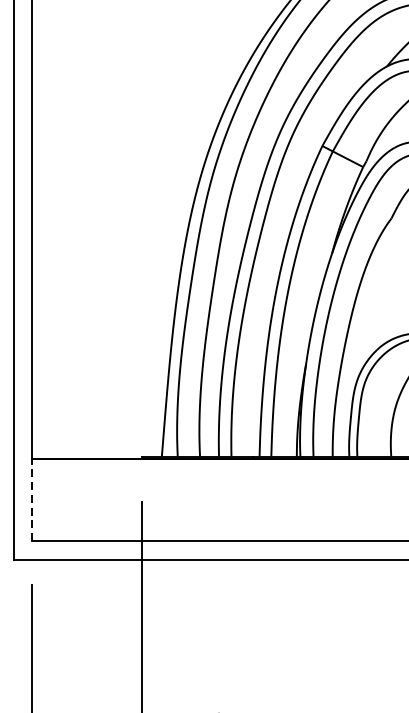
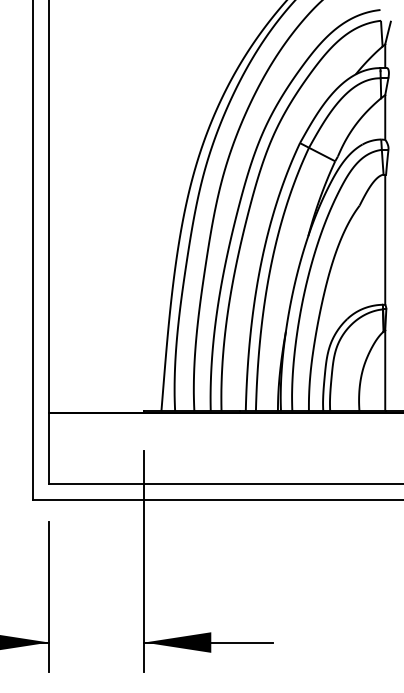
line: (32, 499) -> (49, 448), dashed -> solid

